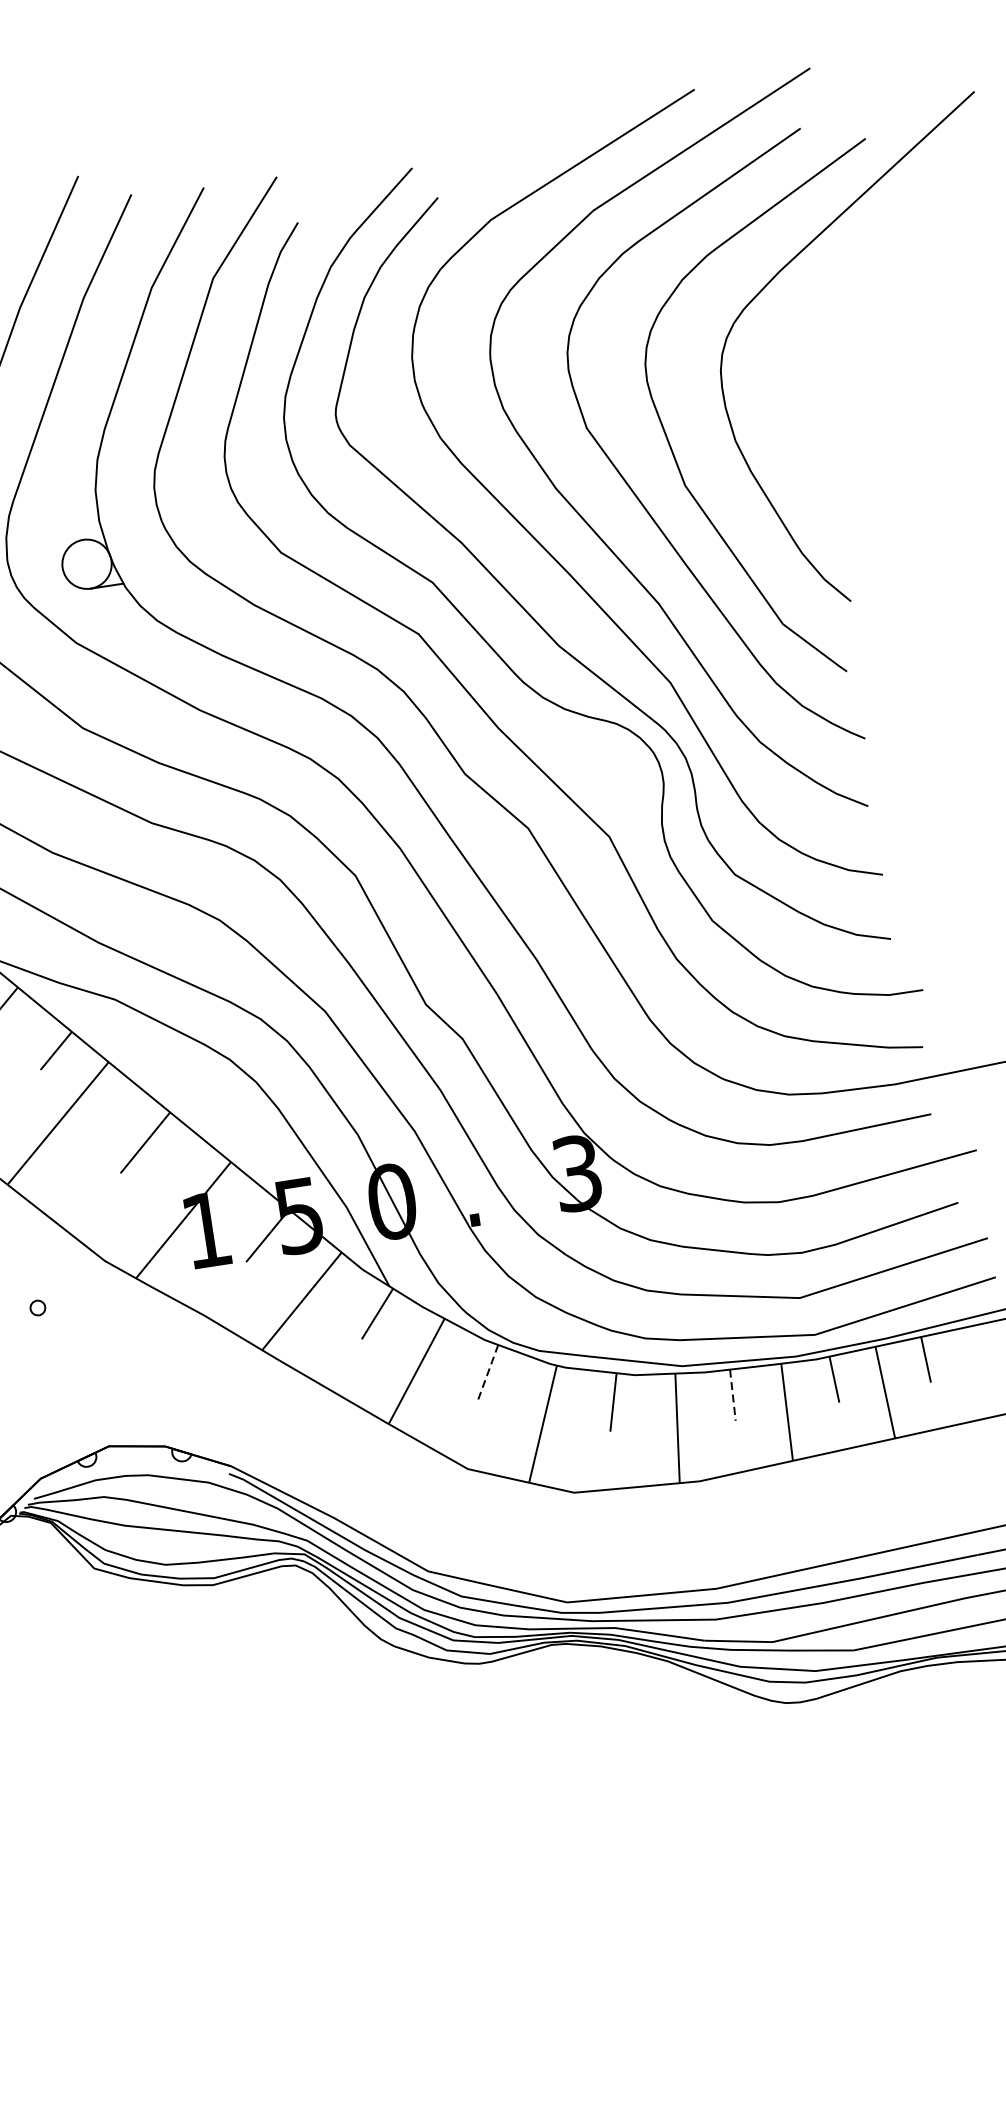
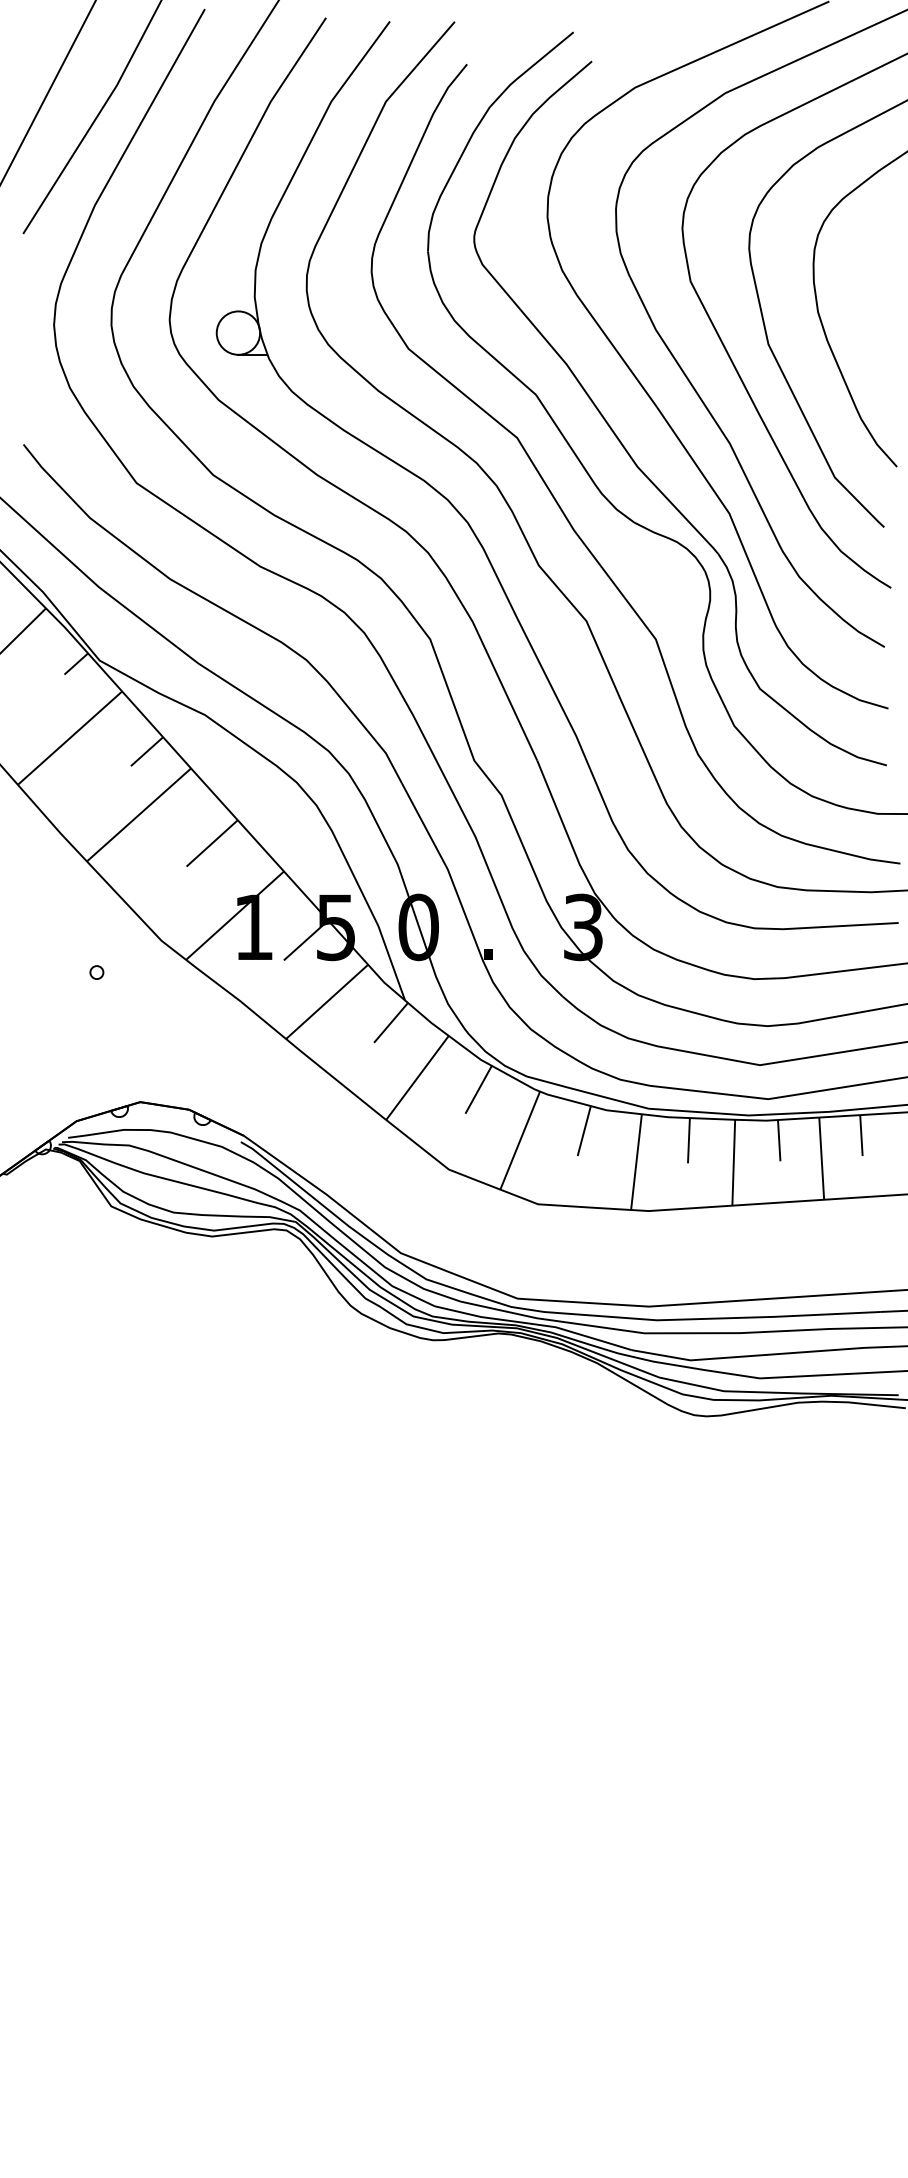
line: (487, 1375) -> (478, 1090), dashed -> solid
line: (732, 1395) -> (688, 1140), dashed -> solid

